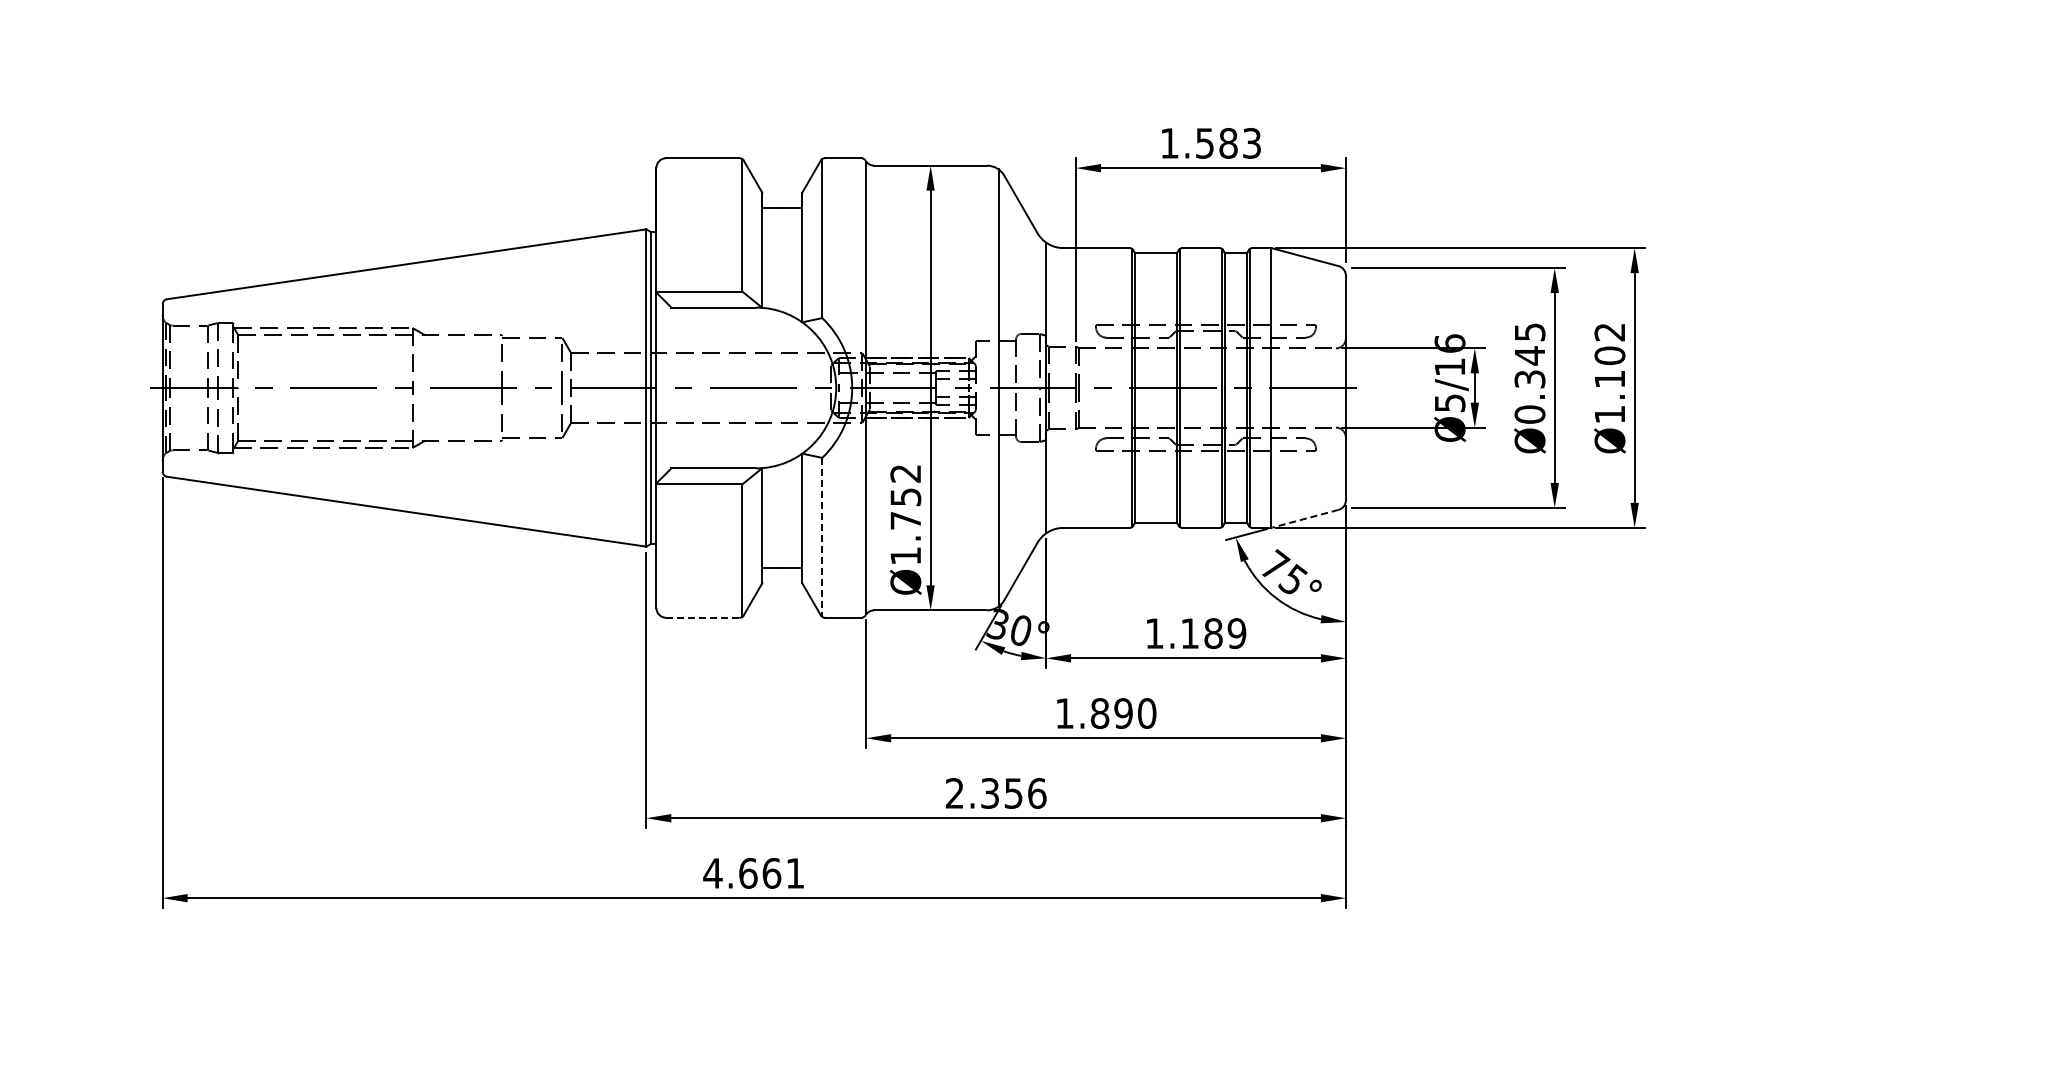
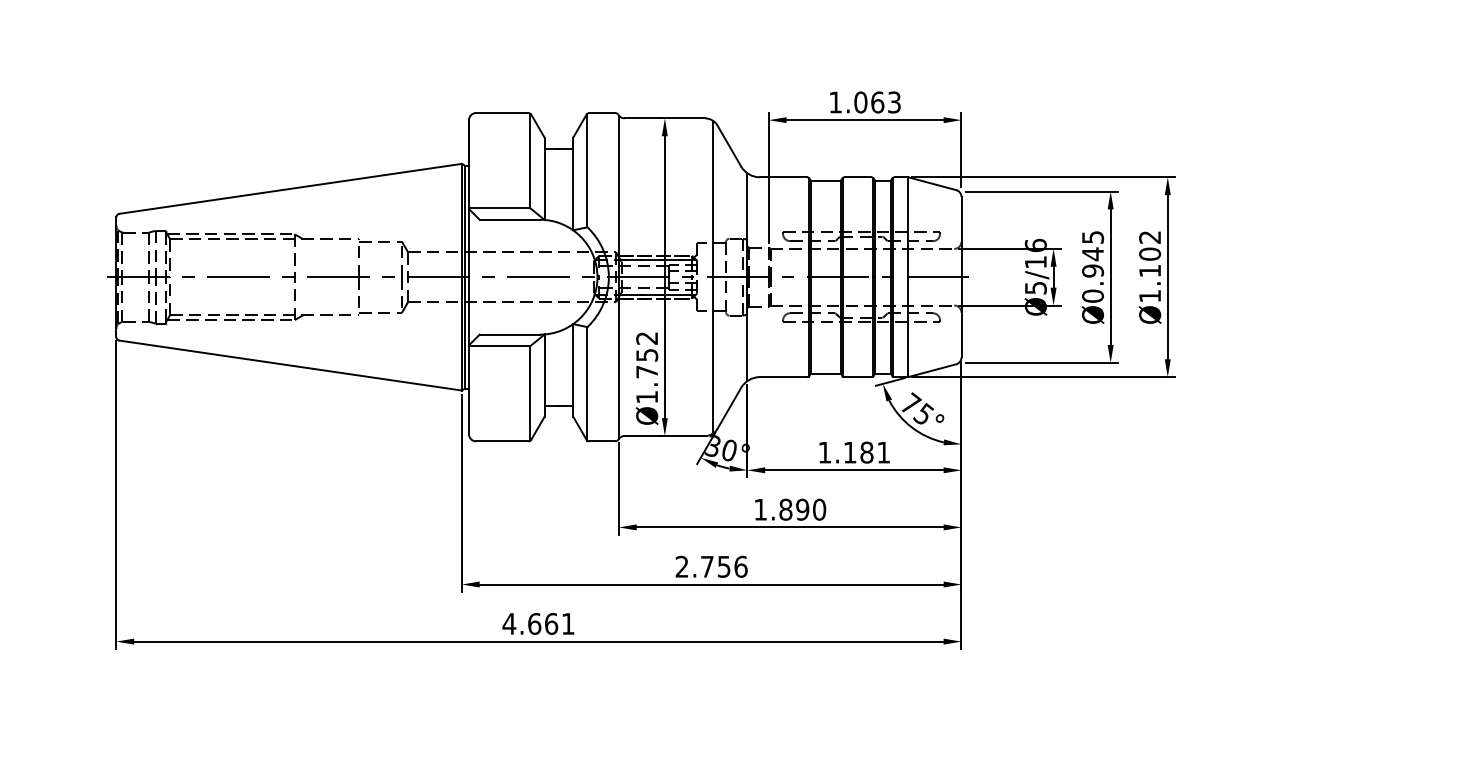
text: (1216, 143) -> (869, 102), 1.583 -> 1.063
text: (1529, 379) -> (1092, 271), Ø0.345 -> Ø0.945
line: (1305, 518) -> (932, 370), dashed -> solid
line: (822, 537) -> (587, 383), dashed -> solid
line: (702, 617) -> (501, 441), dashed -> solid
text: (1236, 633) -> (883, 452), 1.189 -> 1.181
text: (989, 793) -> (706, 566), 2.356 -> 2.756

